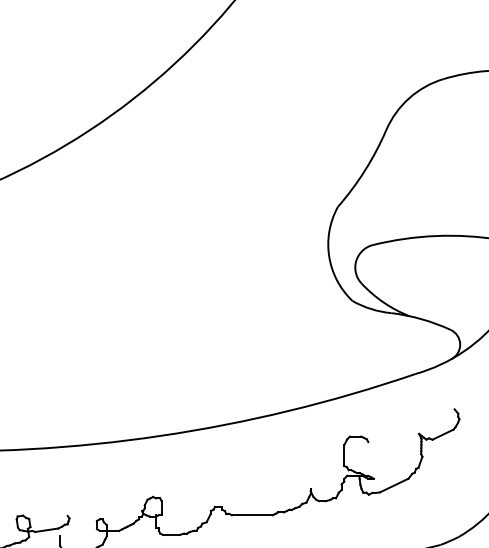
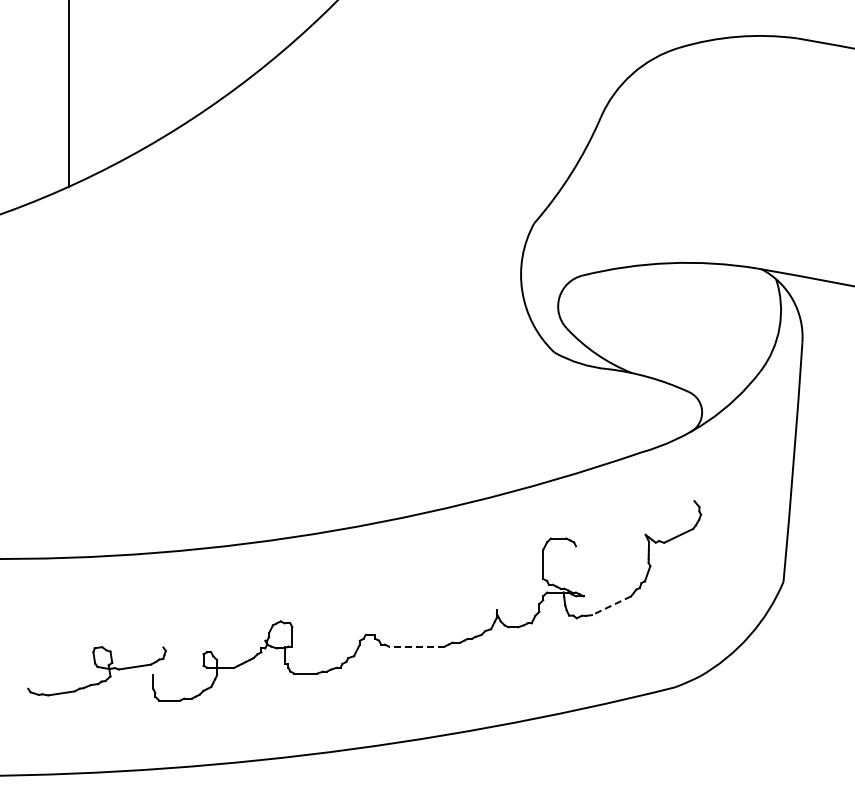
line: (394, 485) -> (611, 605), solid -> dashed
line: (252, 515) -> (416, 646), solid -> dashed

